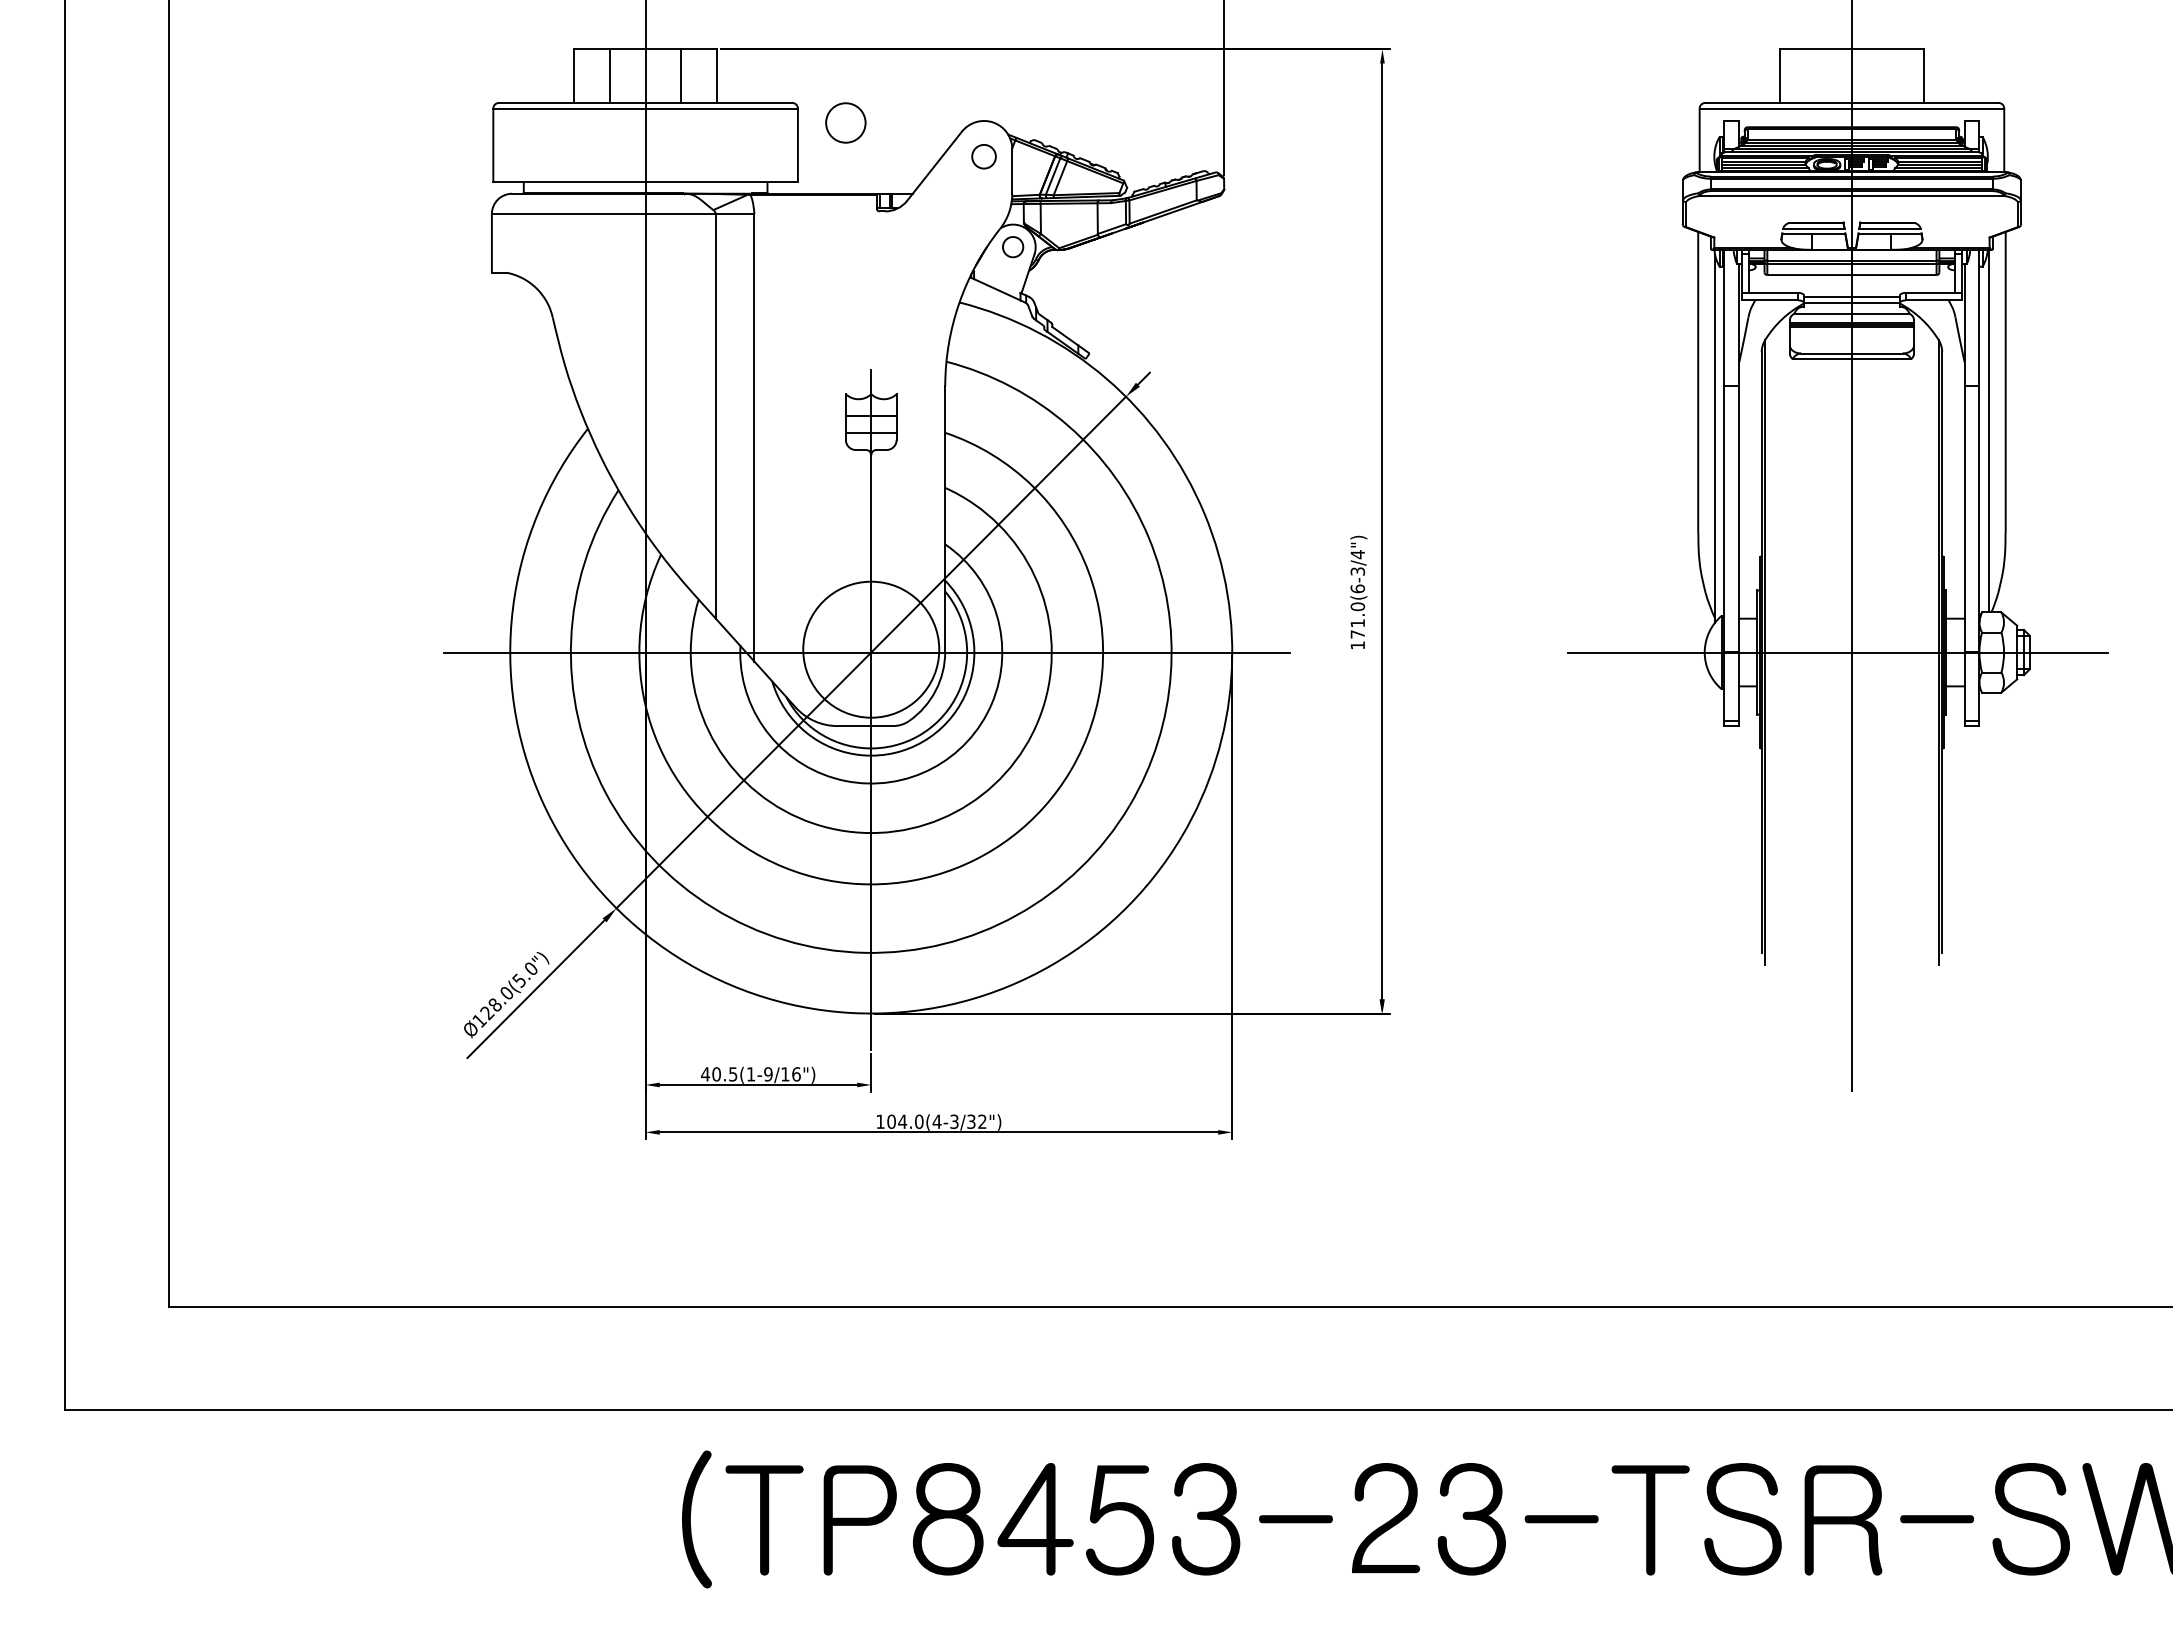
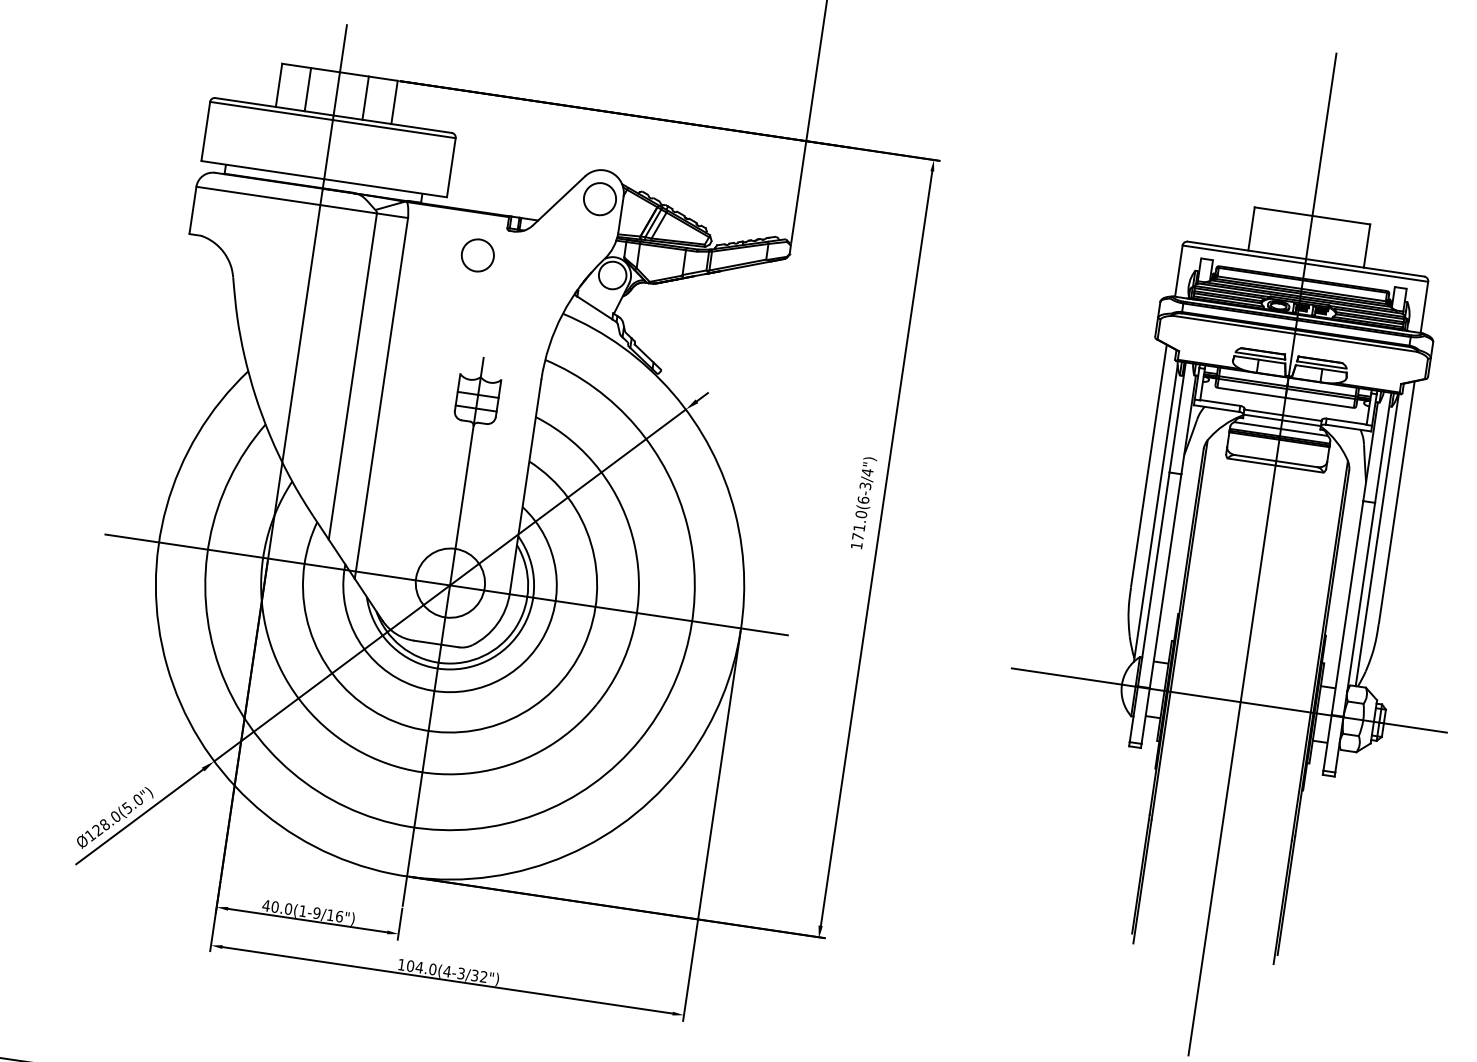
circle: (845, 122) -> (477, 255), moved
circle: (983, 156) -> (599, 198), size x1.67
circle: (1013, 247) -> (612, 275), size x1.67
text: (1358, 592) -> (863, 503), moved
circle: (870, 649) -> (449, 582), size x0.62
text: (733, 1074) -> (288, 909), 40.5(1-9/16") -> 40.0(1-9/16")

